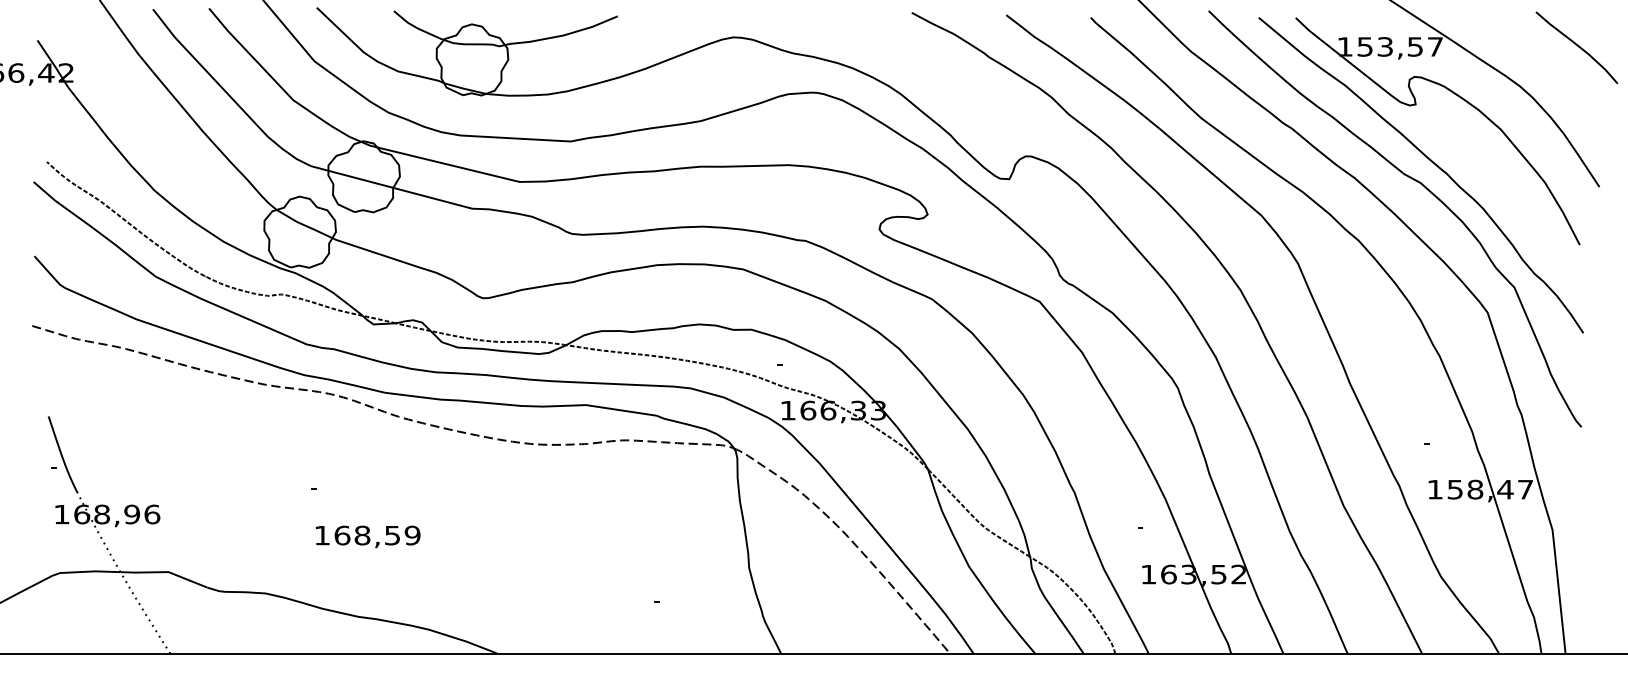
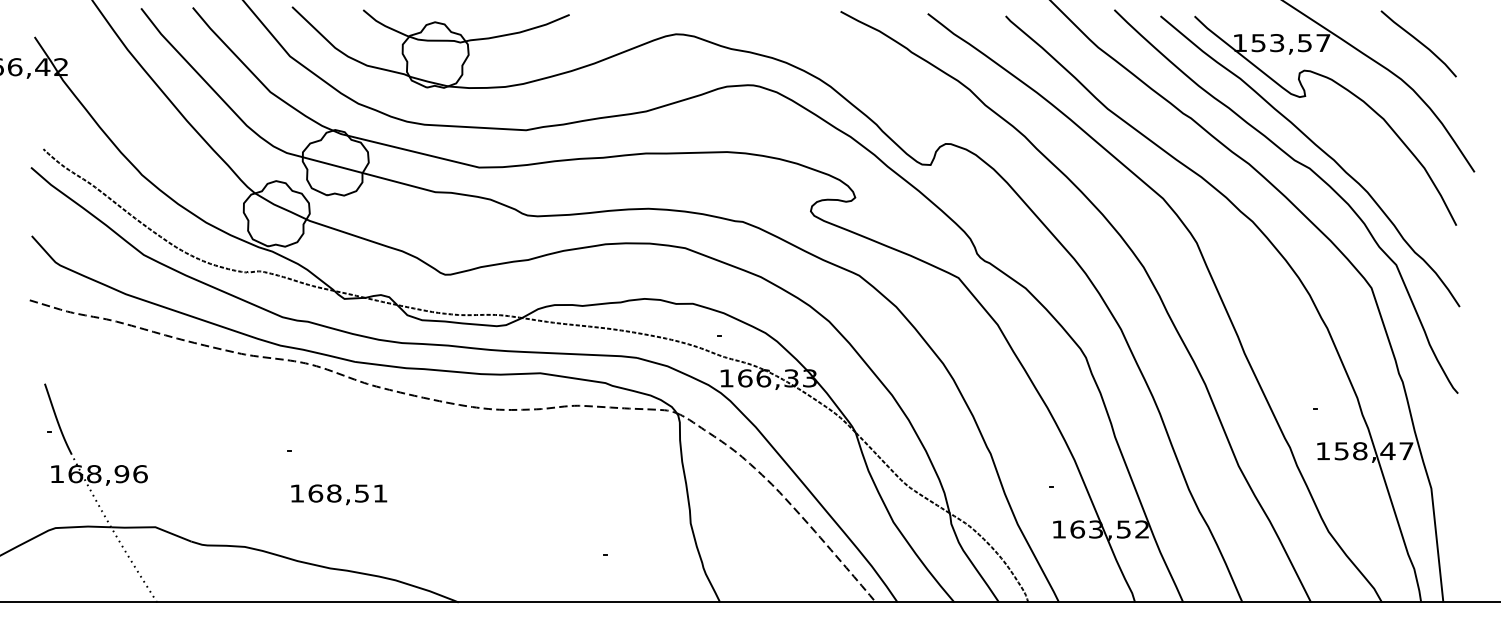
curve: (1577, 46) -> (1419, 42), moved
text: (412, 535) -> (380, 493), 168,59 -> 168,51

